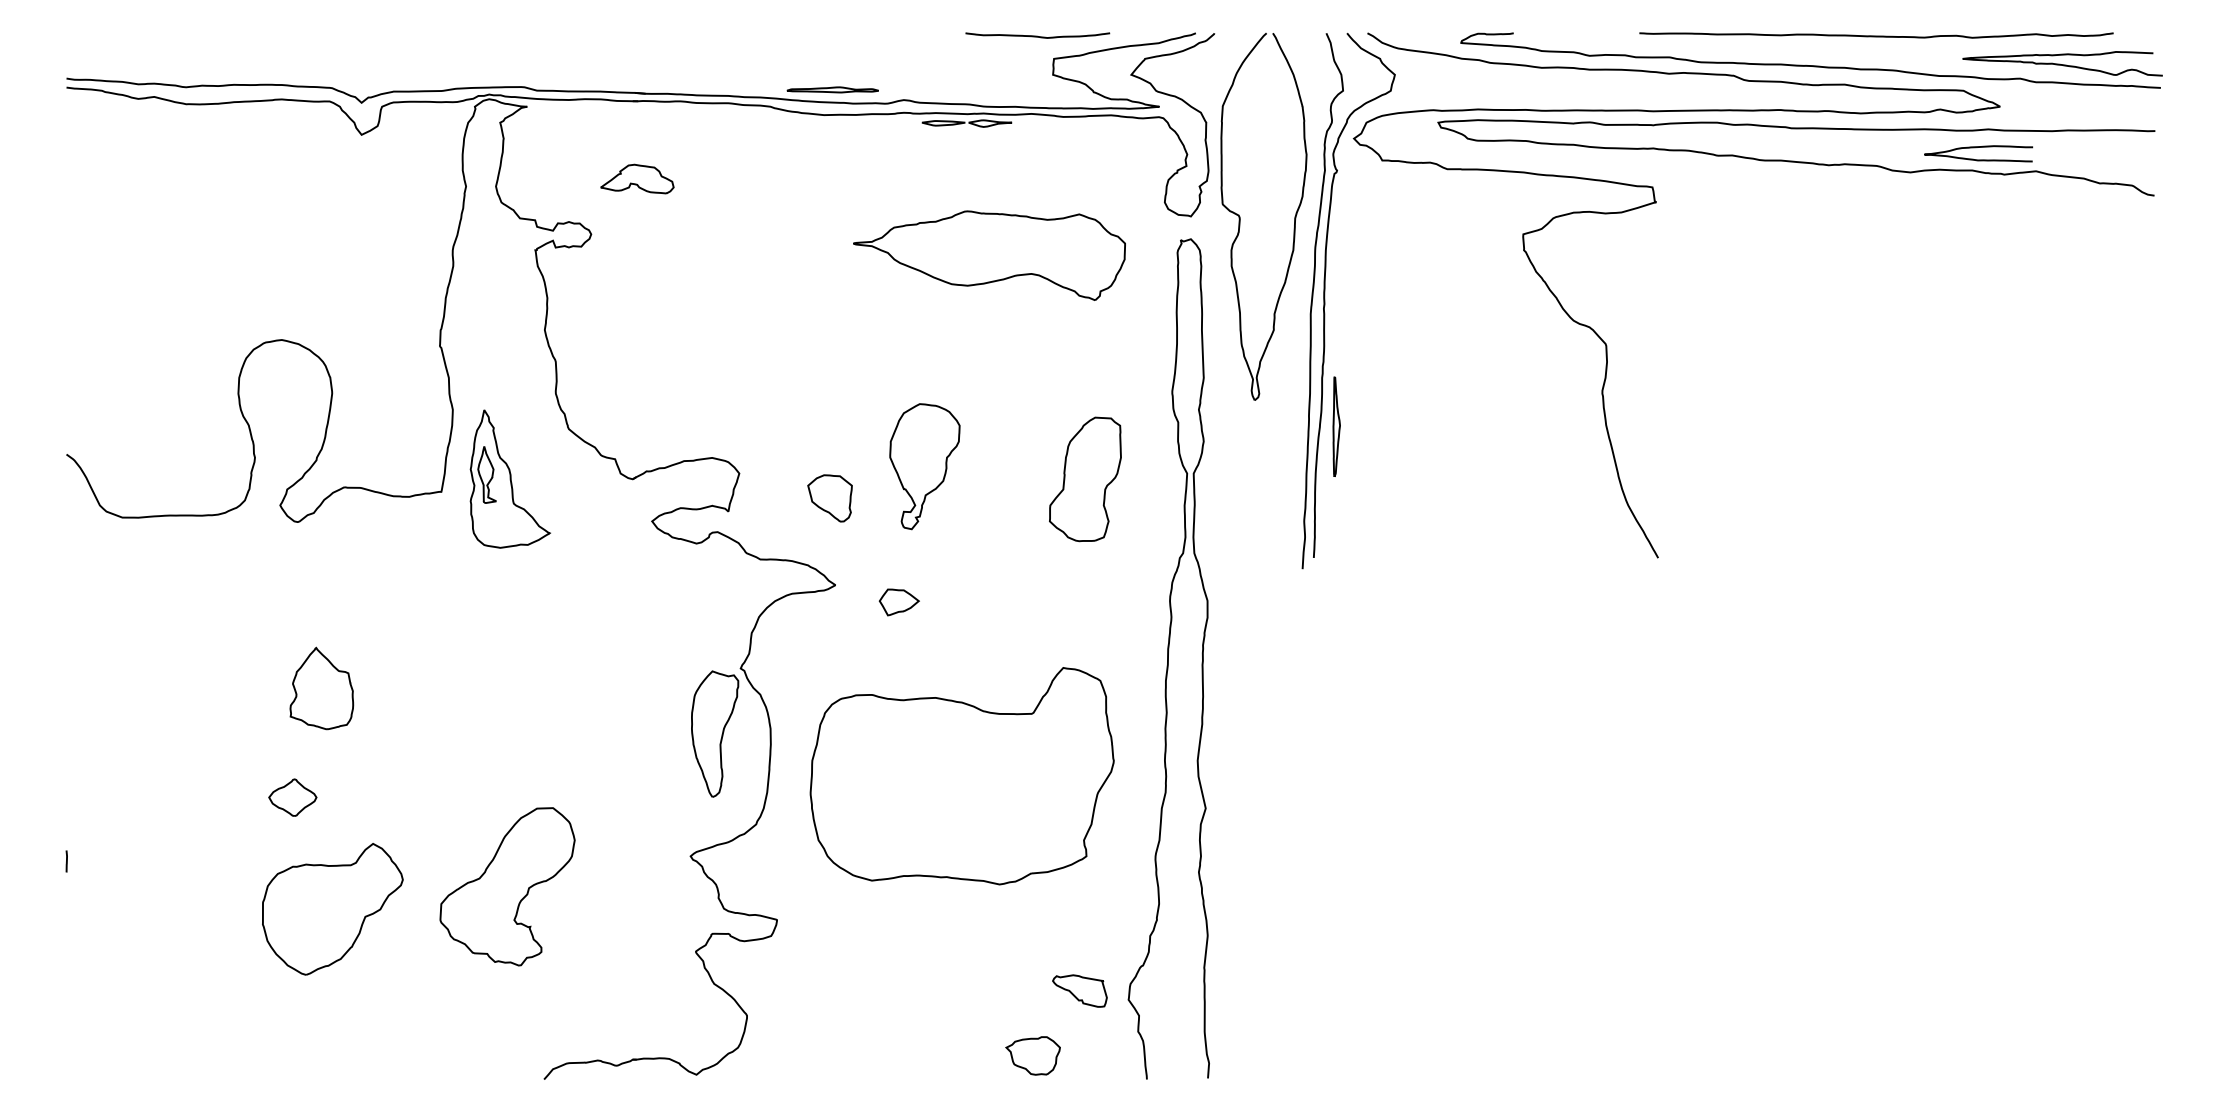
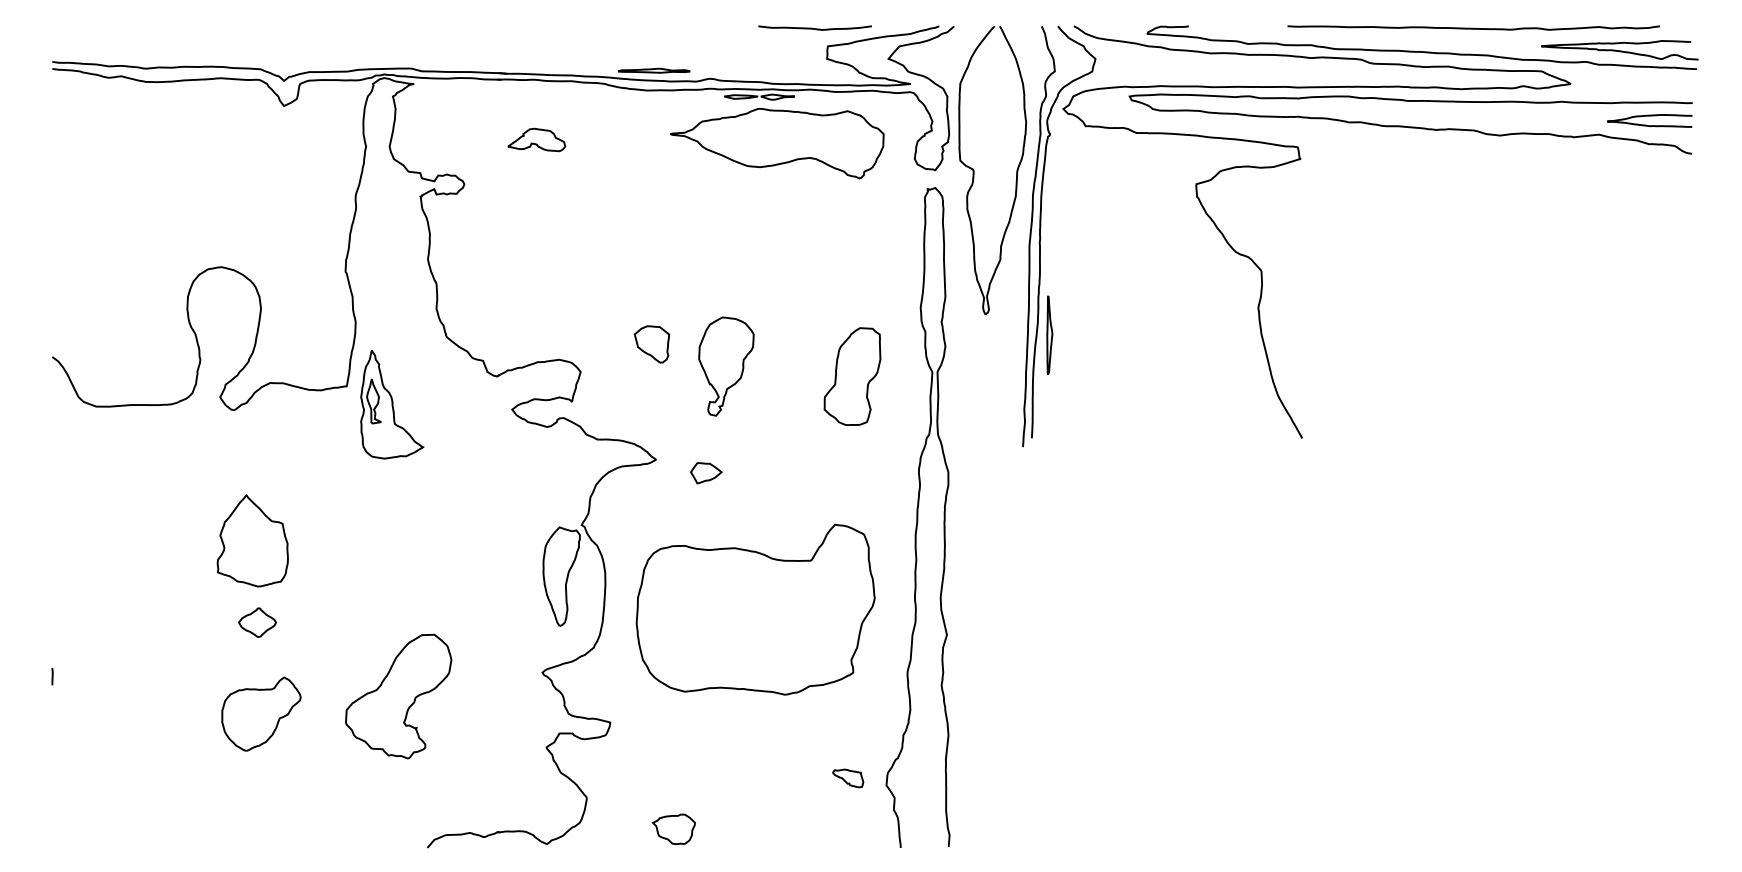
curve: (1976, 148) -> (1648, 116), moved
part: (637, 178) -> (536, 139), moved
part: (989, 255) -> (777, 143), moved
part: (509, 478) -> (391, 404), moved
part: (829, 498) -> (651, 344), moved
part: (321, 688) -> (252, 540), size x1.43
part: (292, 797) -> (257, 622), moved
part: (332, 908) -> (261, 713), size x0.71
part: (1079, 990) -> (847, 777), size x0.71
part: (1032, 1055) -> (673, 829), moved

